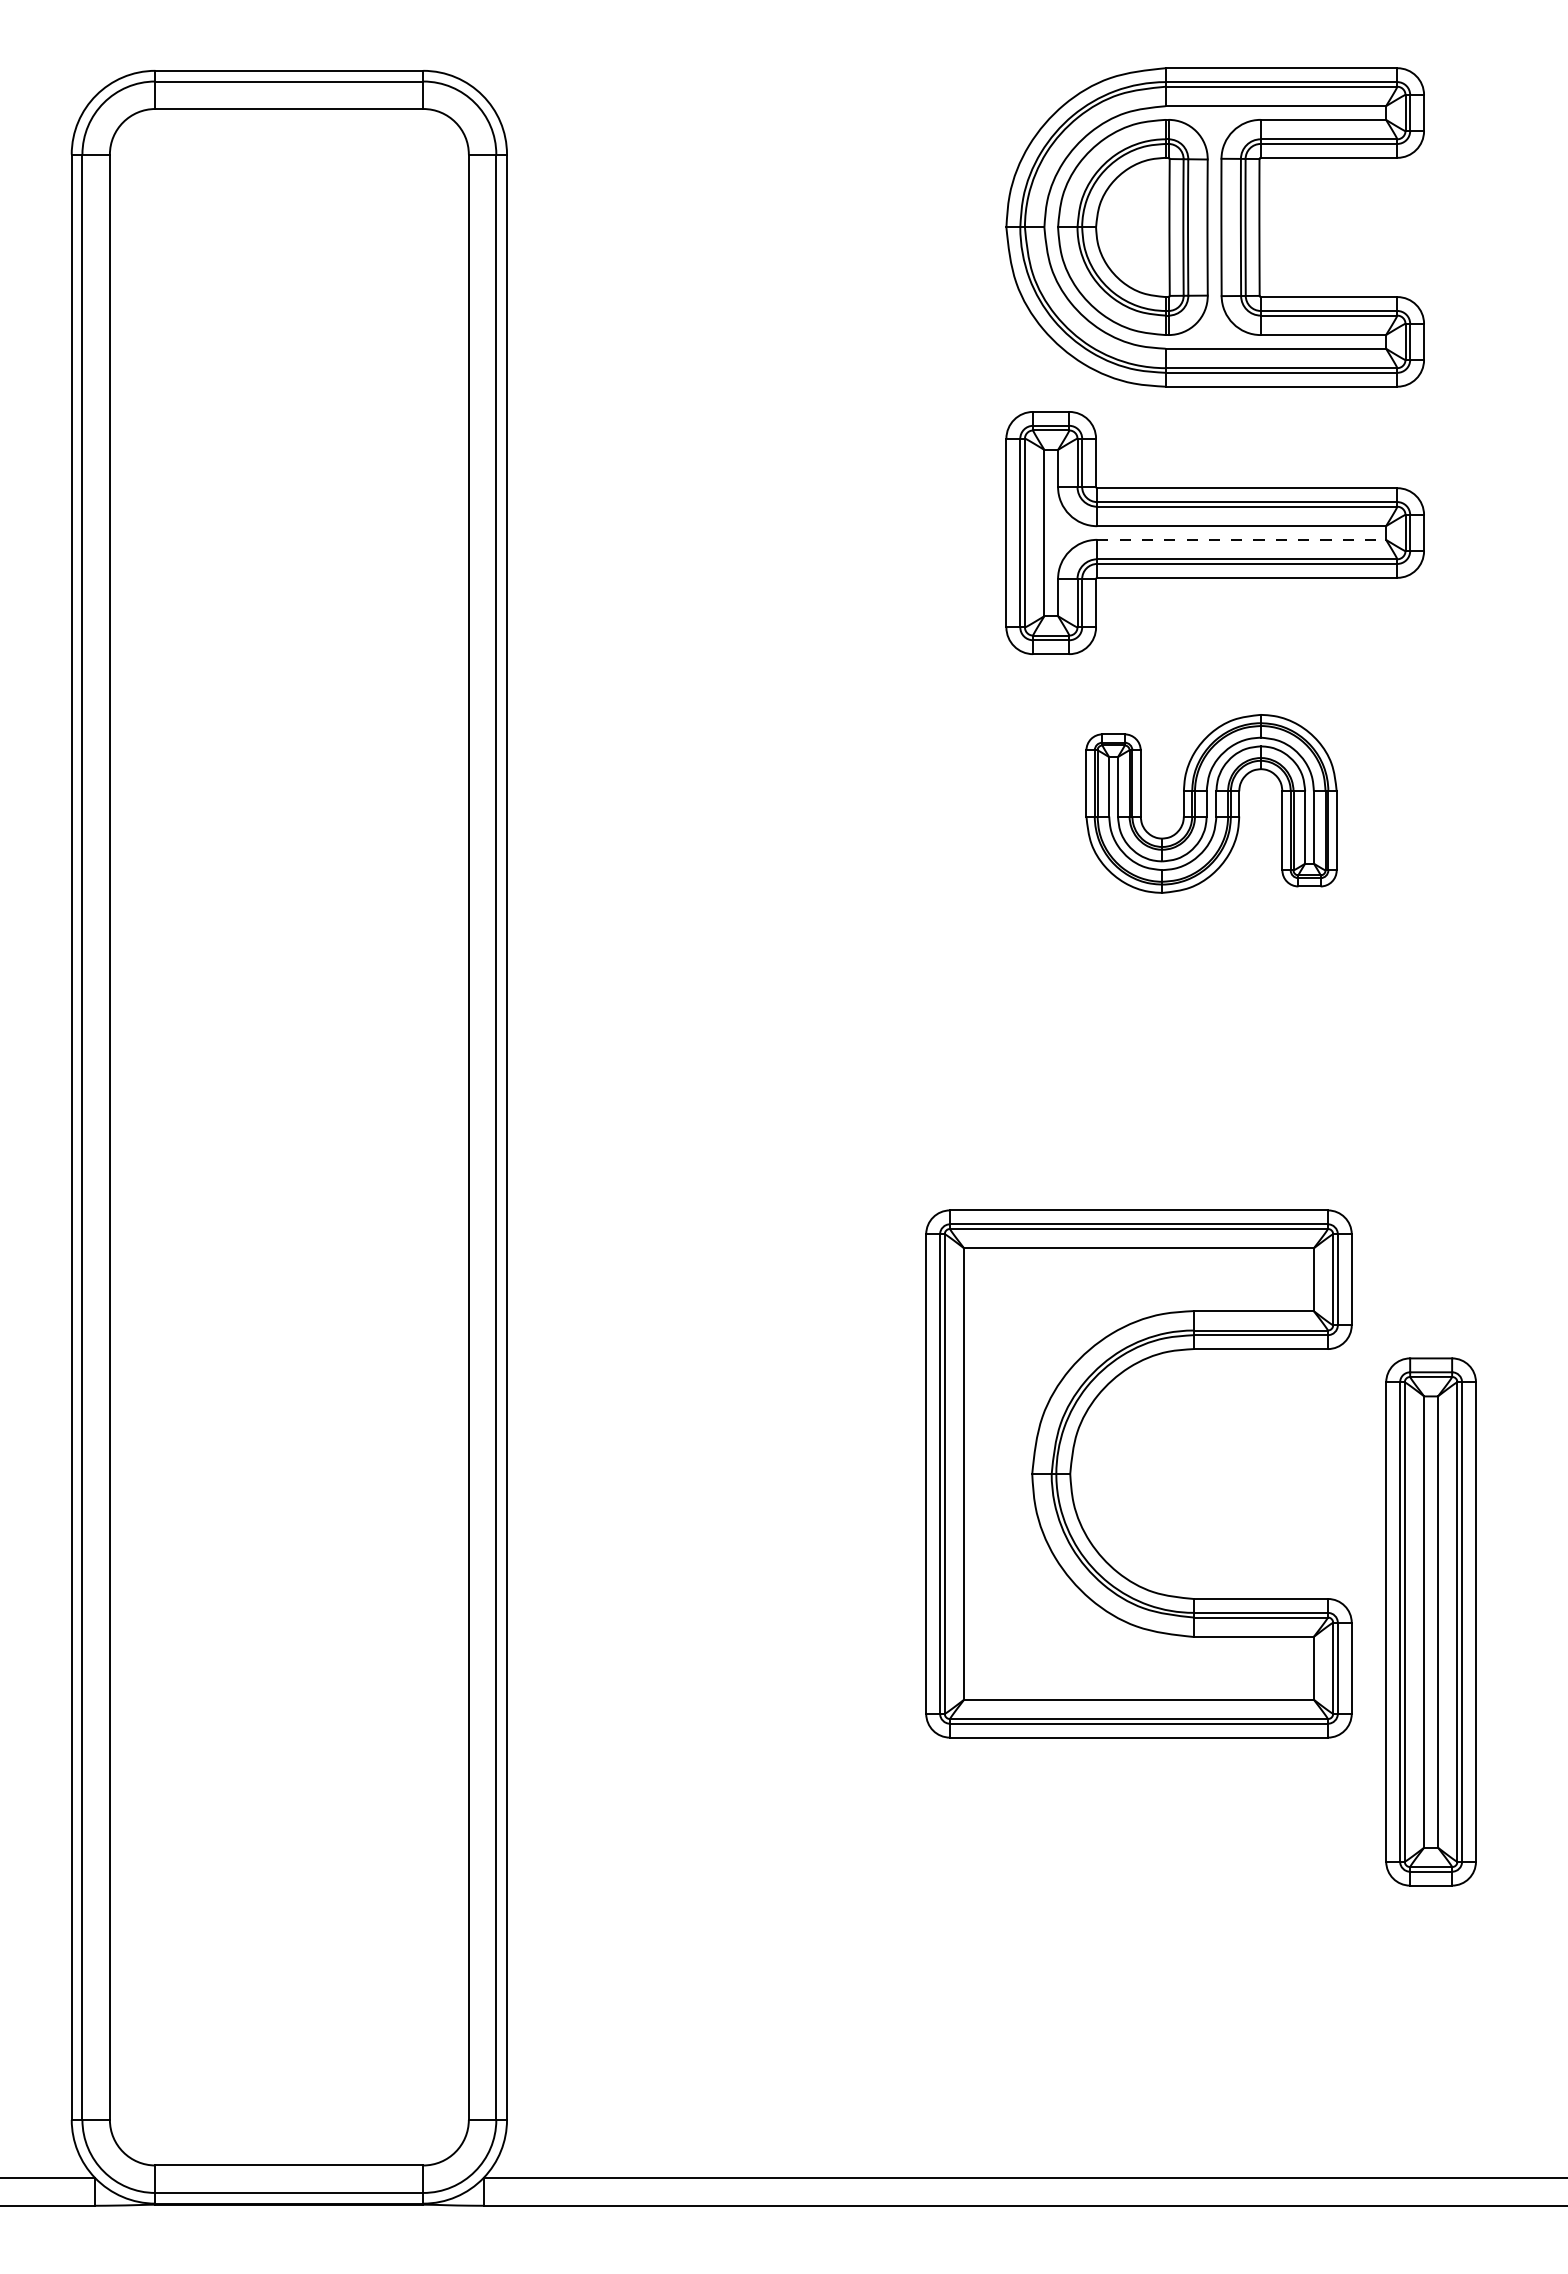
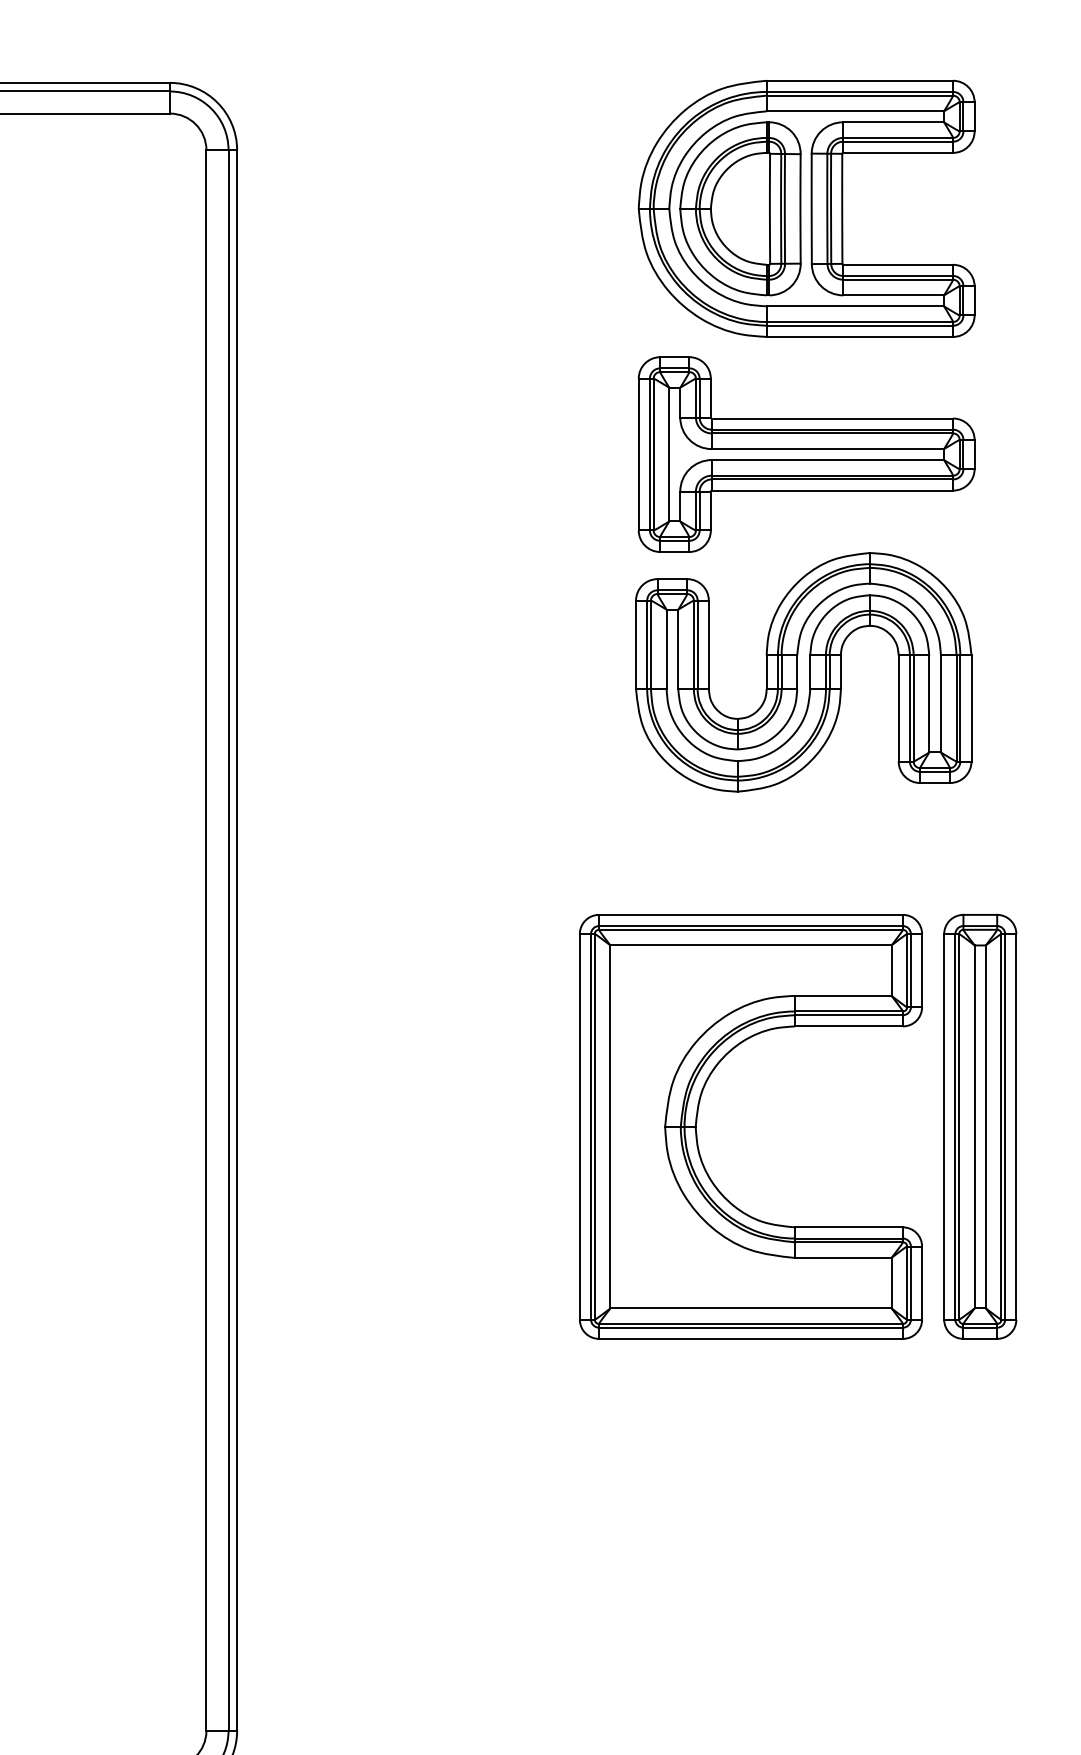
line: (1242, 539) -> (828, 459), dashed -> solid
part: (1211, 803) -> (803, 672), size x1.67
part: (1072, 1464) -> (697, 1119), moved
part: (1430, 1621) -> (979, 1126), moved

